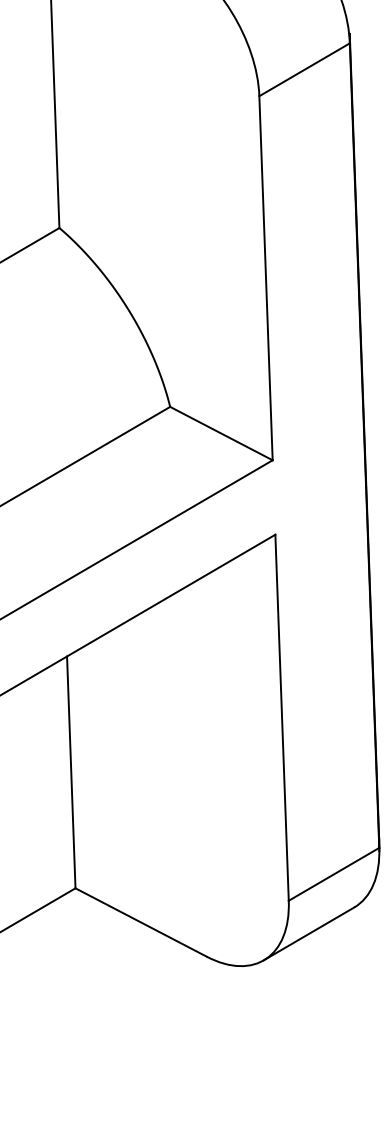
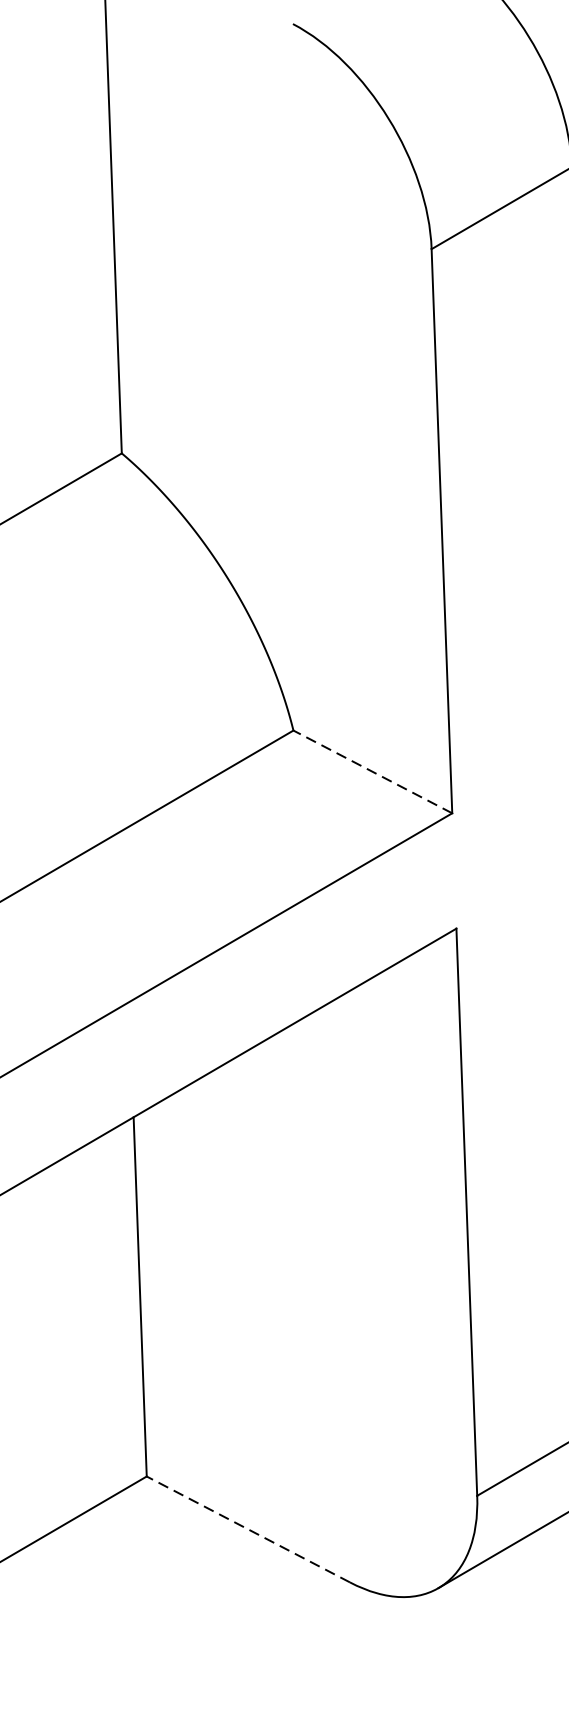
line: (221, 433) -> (372, 771), solid -> dashed
line: (141, 922) -> (249, 1529), solid -> dashed

